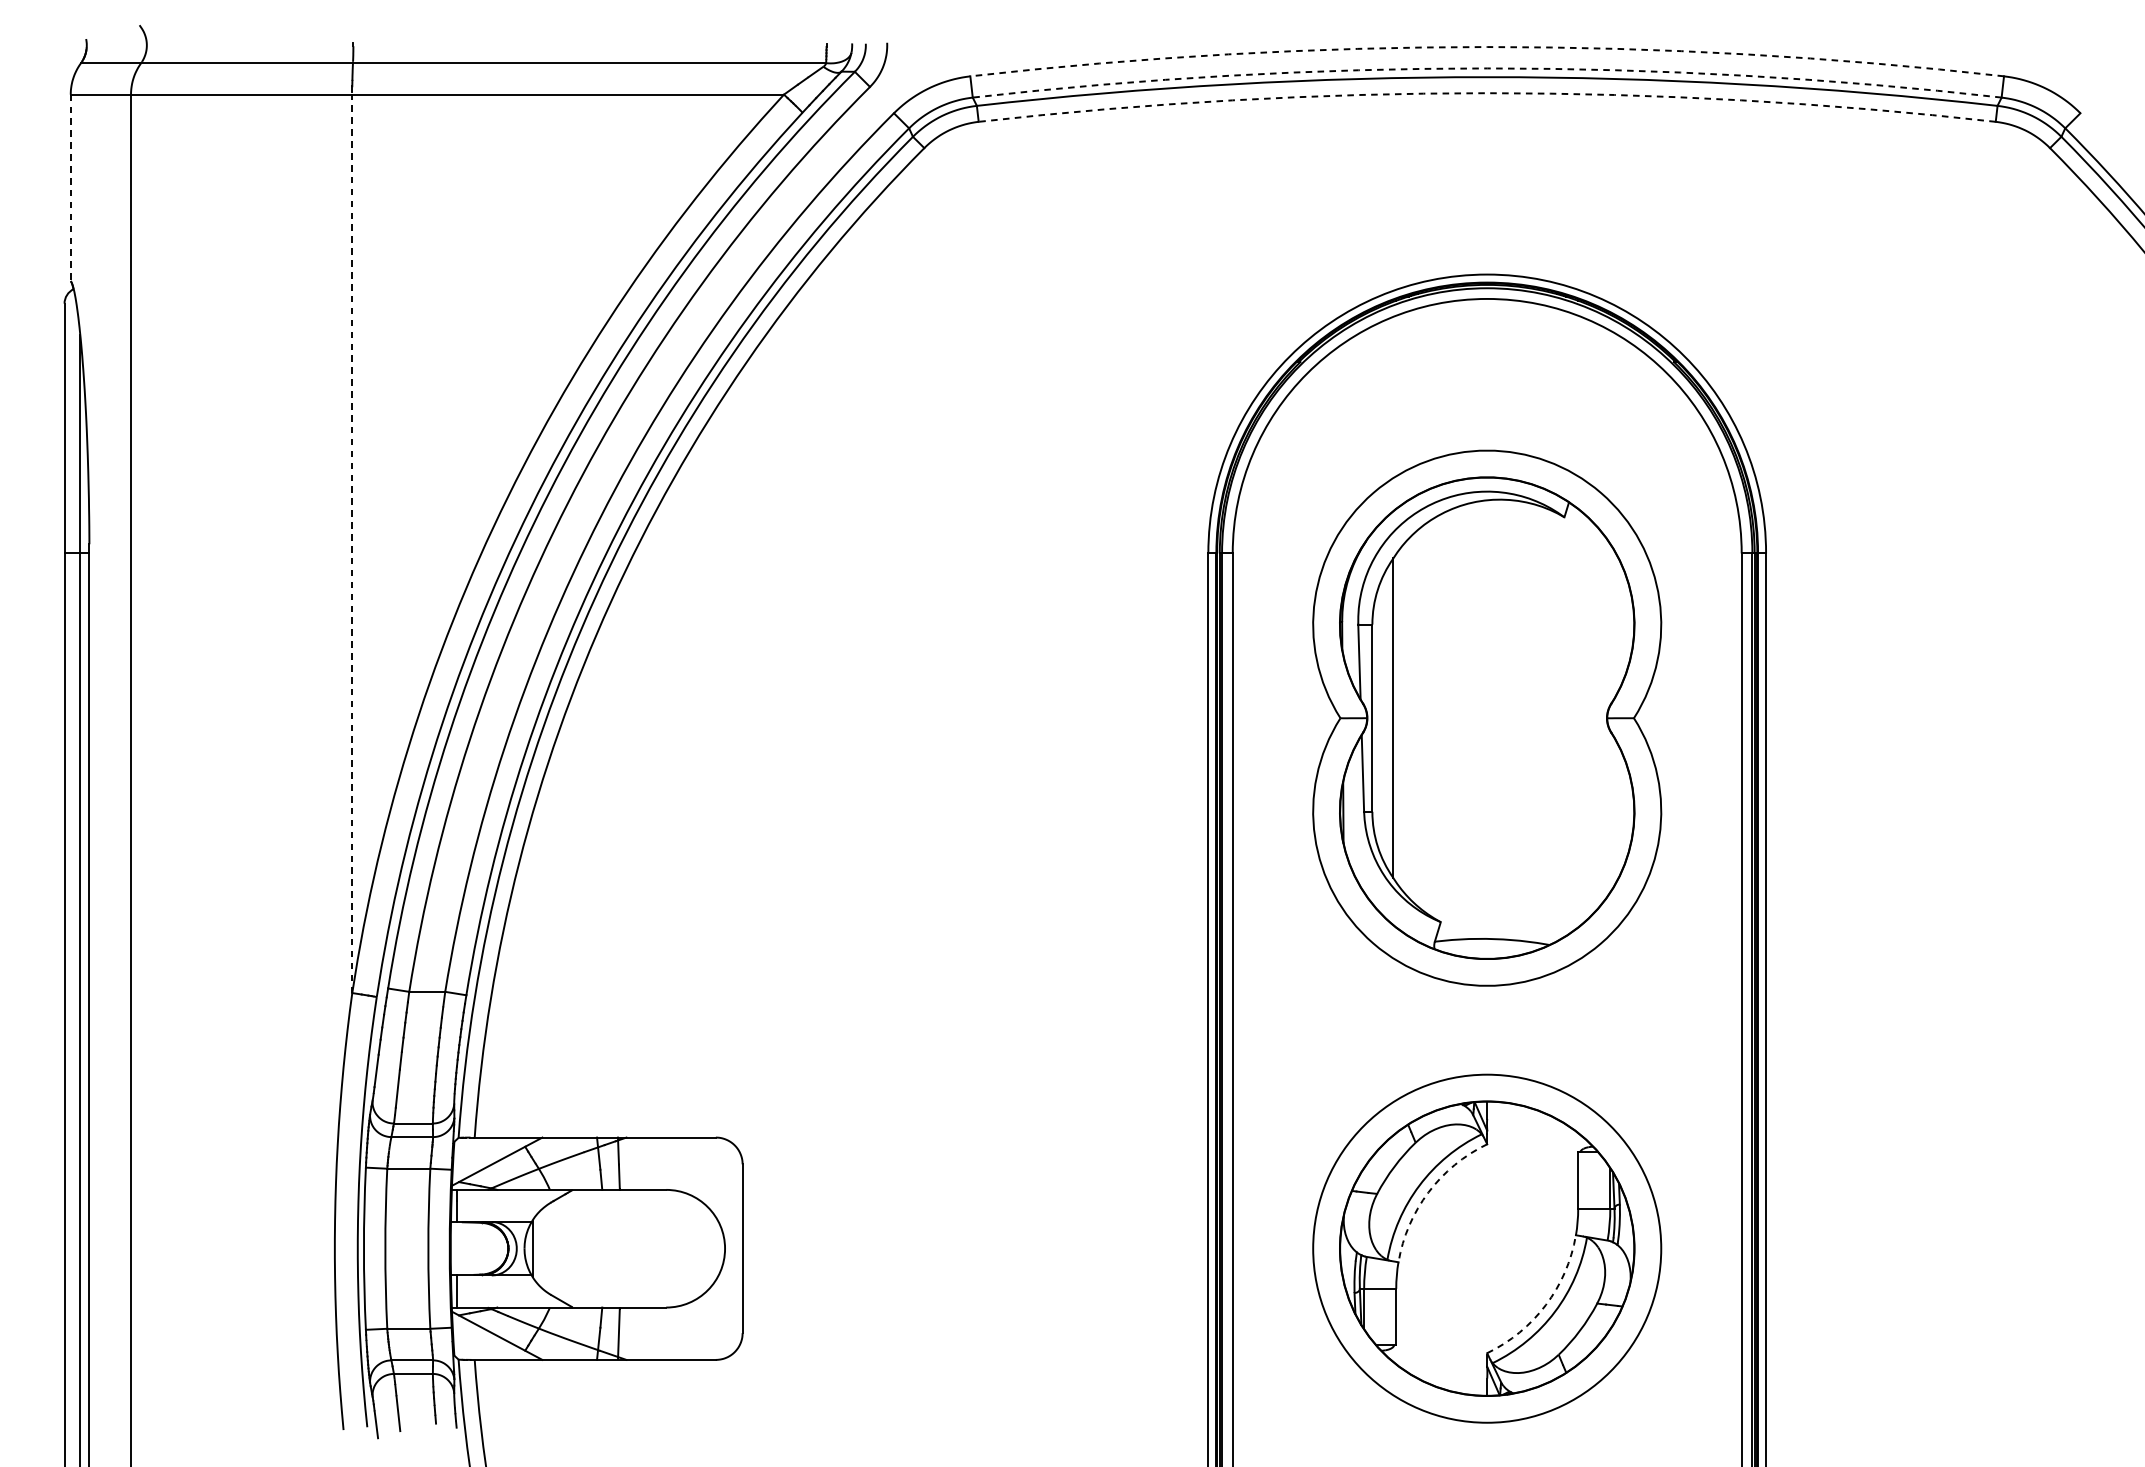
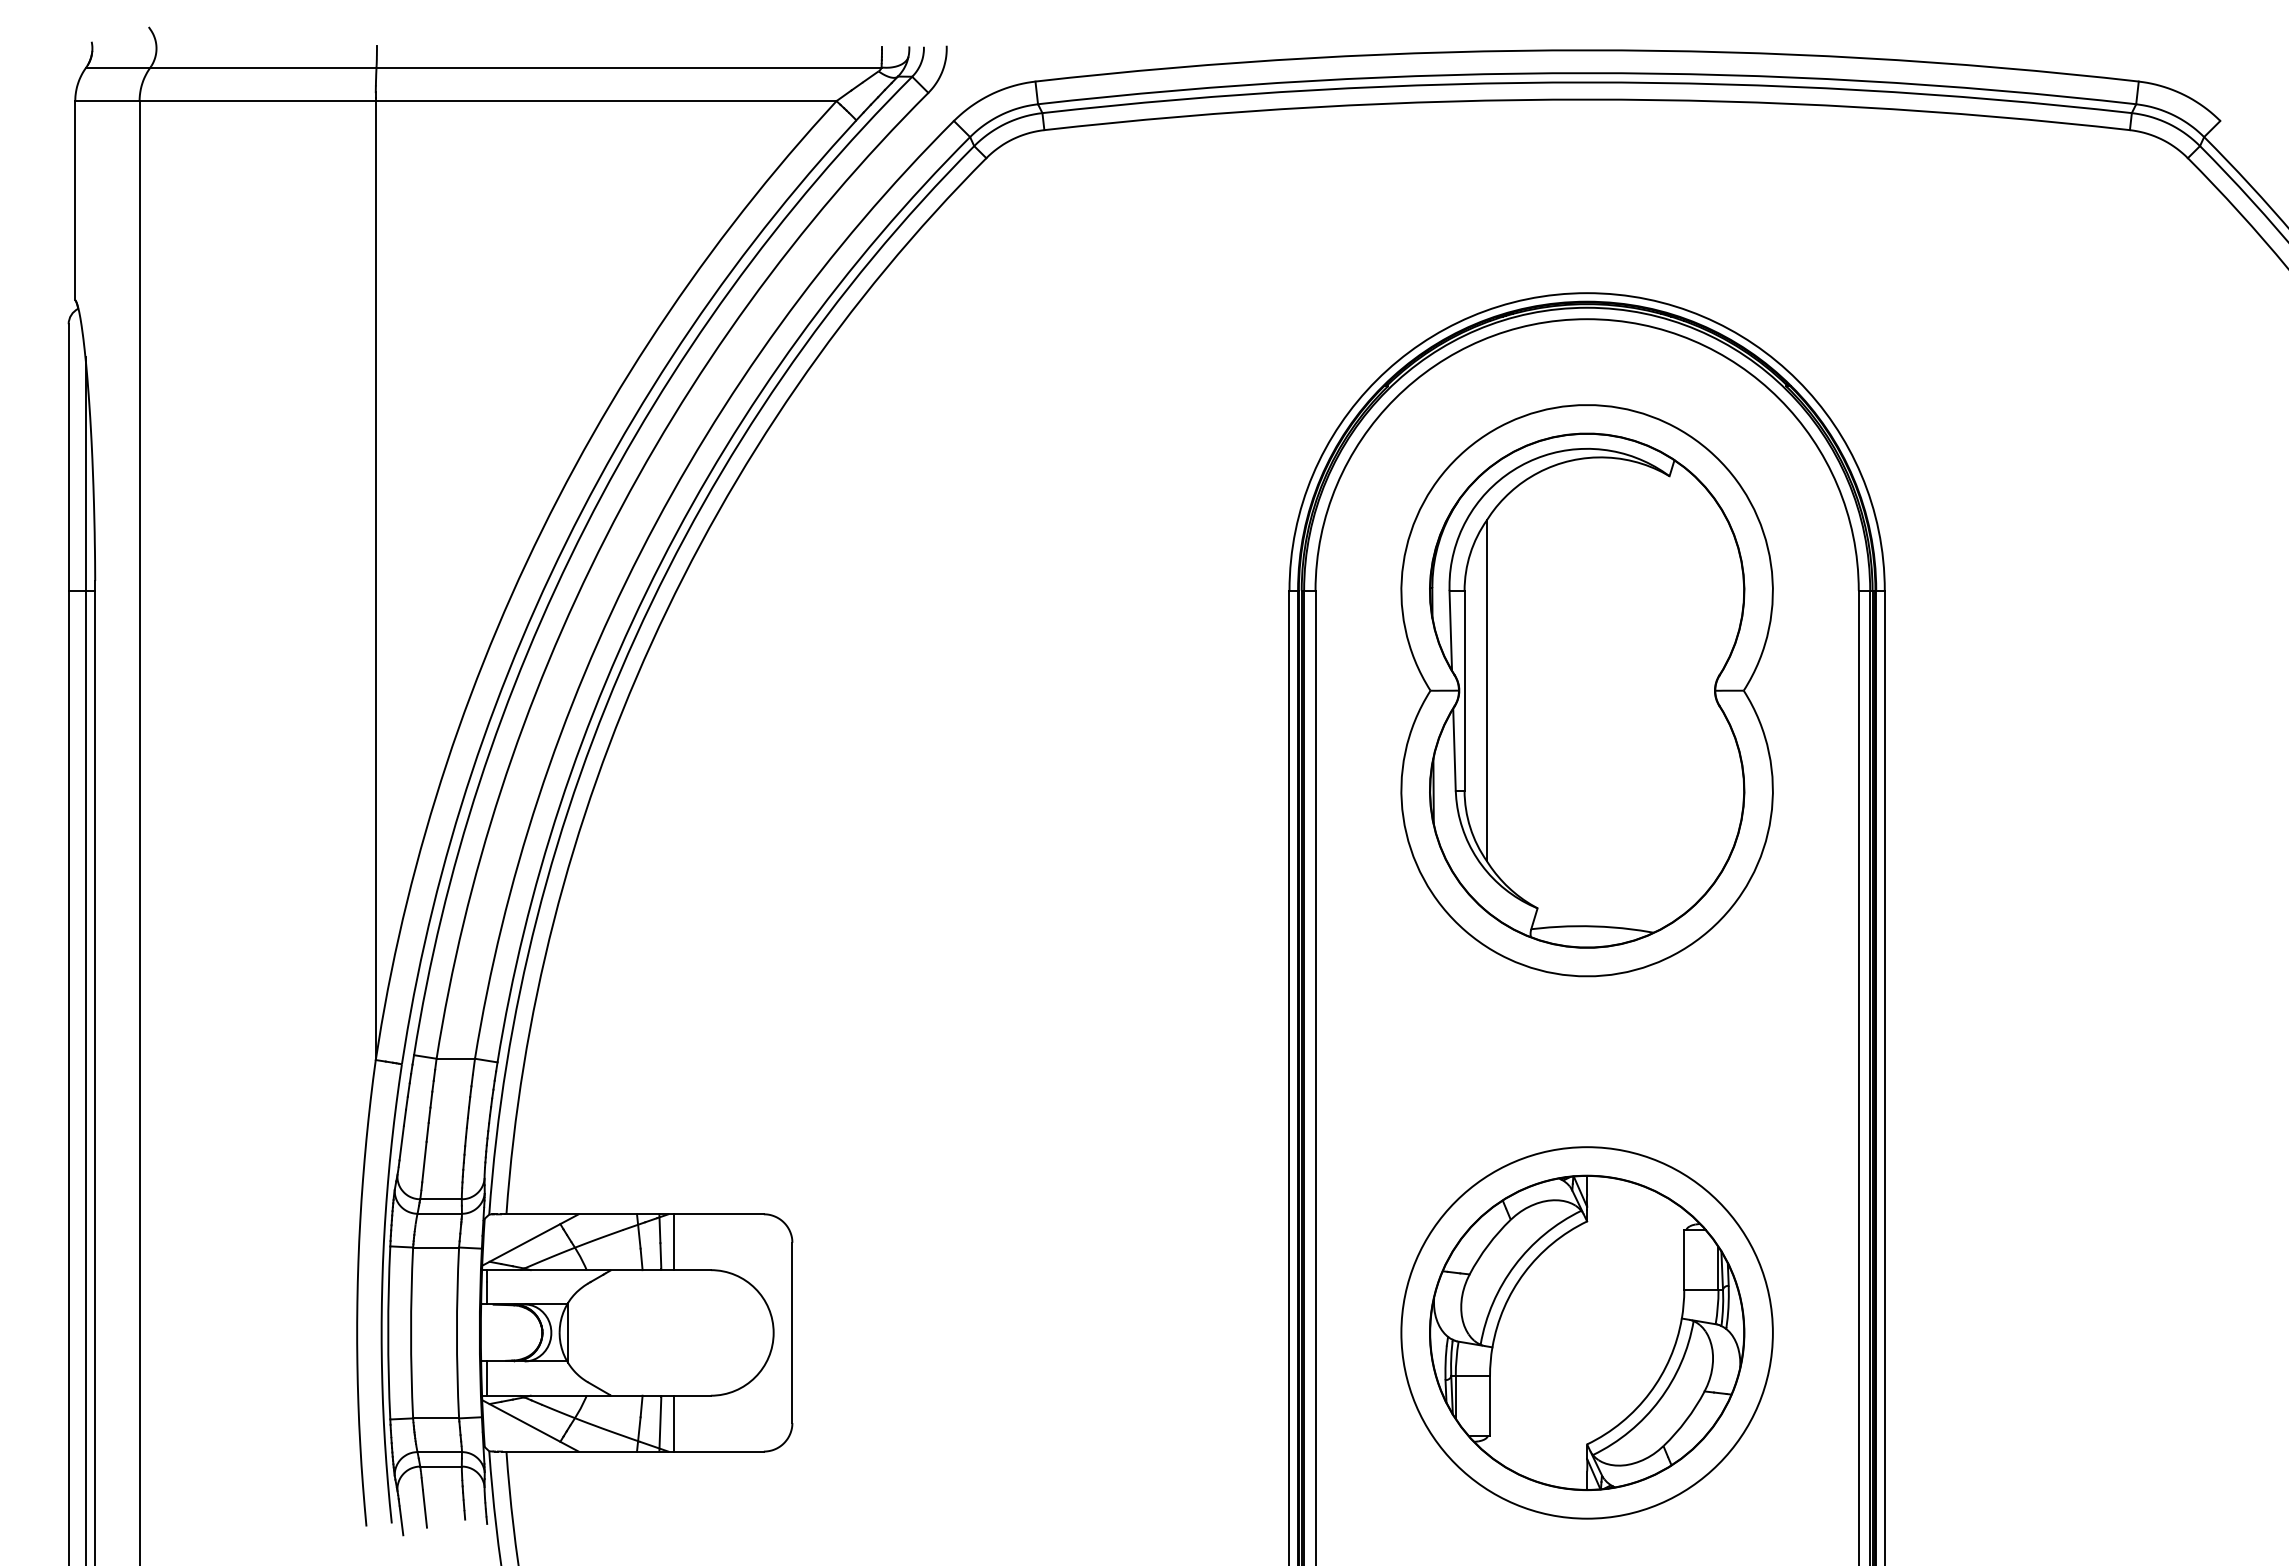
arc: (1487, 47) -> (1587, 50), dashed -> solid
arc: (1487, 68) -> (1587, 73), dashed -> solid
arc: (1487, 93) -> (1587, 99), dashed -> solid
line: (70, 187) -> (75, 200), dashed -> solid
line: (352, 542) -> (375, 579), dashed -> solid
part: (1486, 718) -> (1586, 690), moved
line: (631, 1164) -> (673, 1242), added
arc: (1428, 1192) -> (1524, 1272), dashed -> solid
arc: (1545, 1305) -> (1649, 1393), dashed -> solid
line: (631, 1333) -> (673, 1423), added

